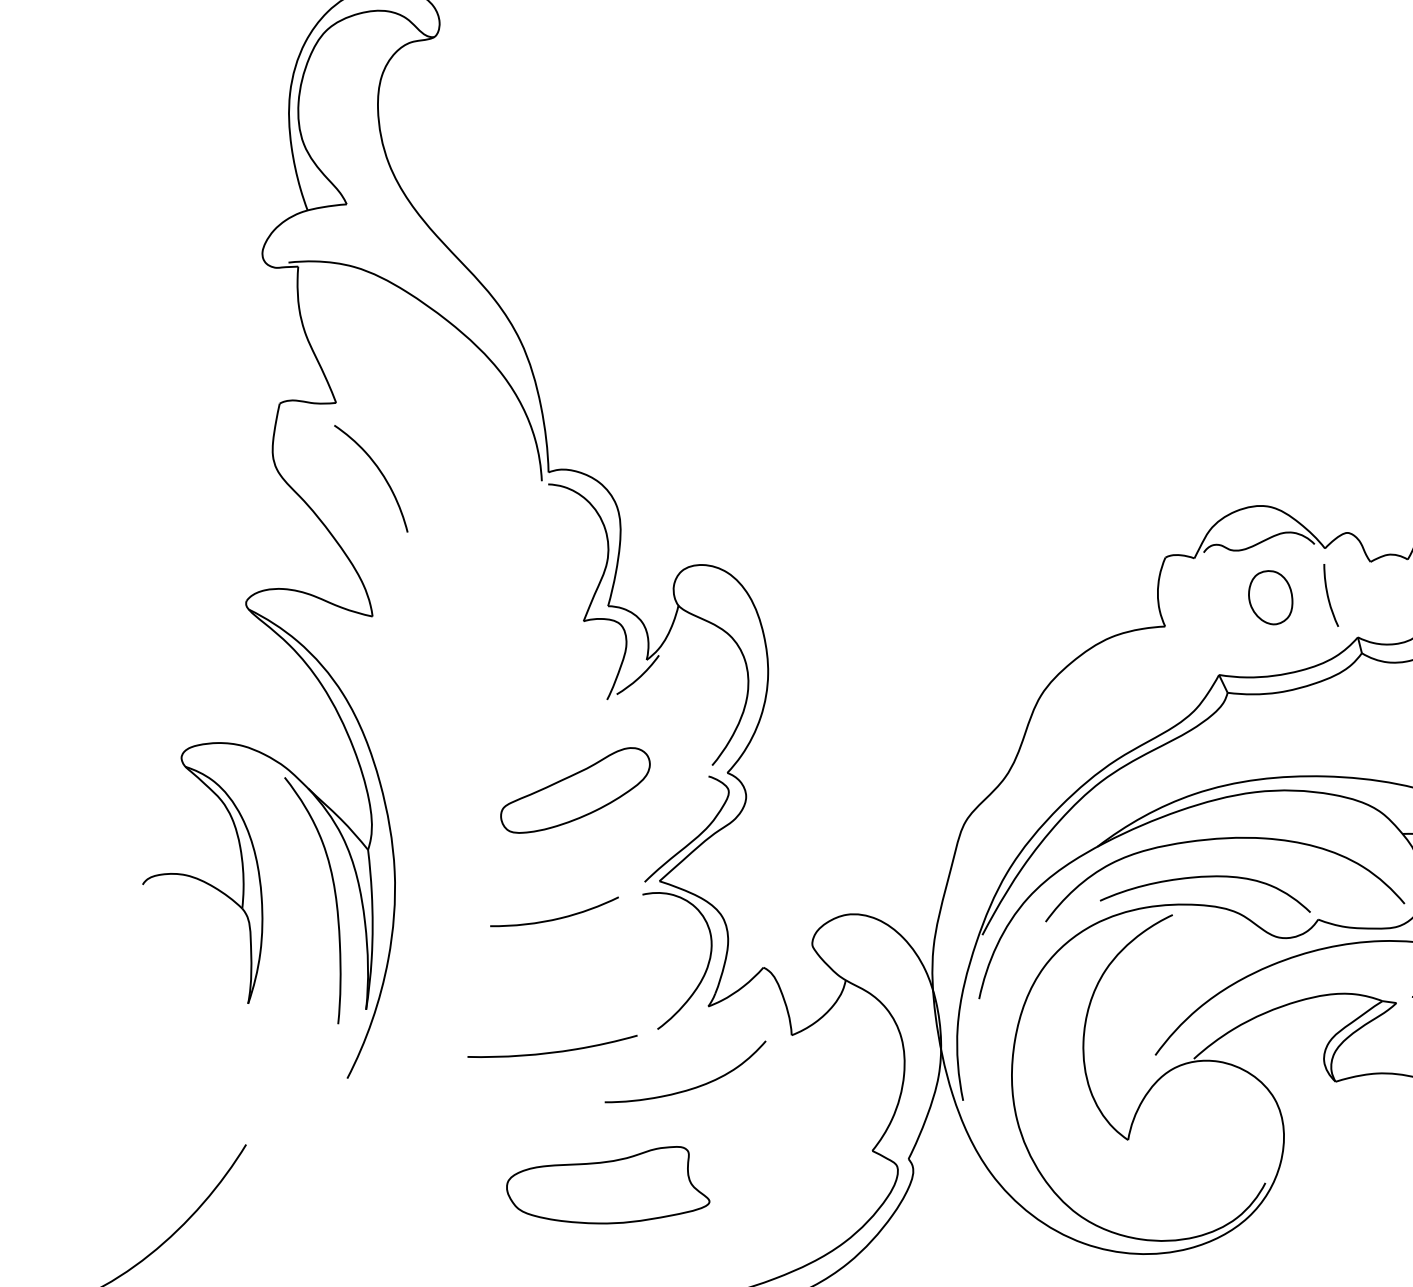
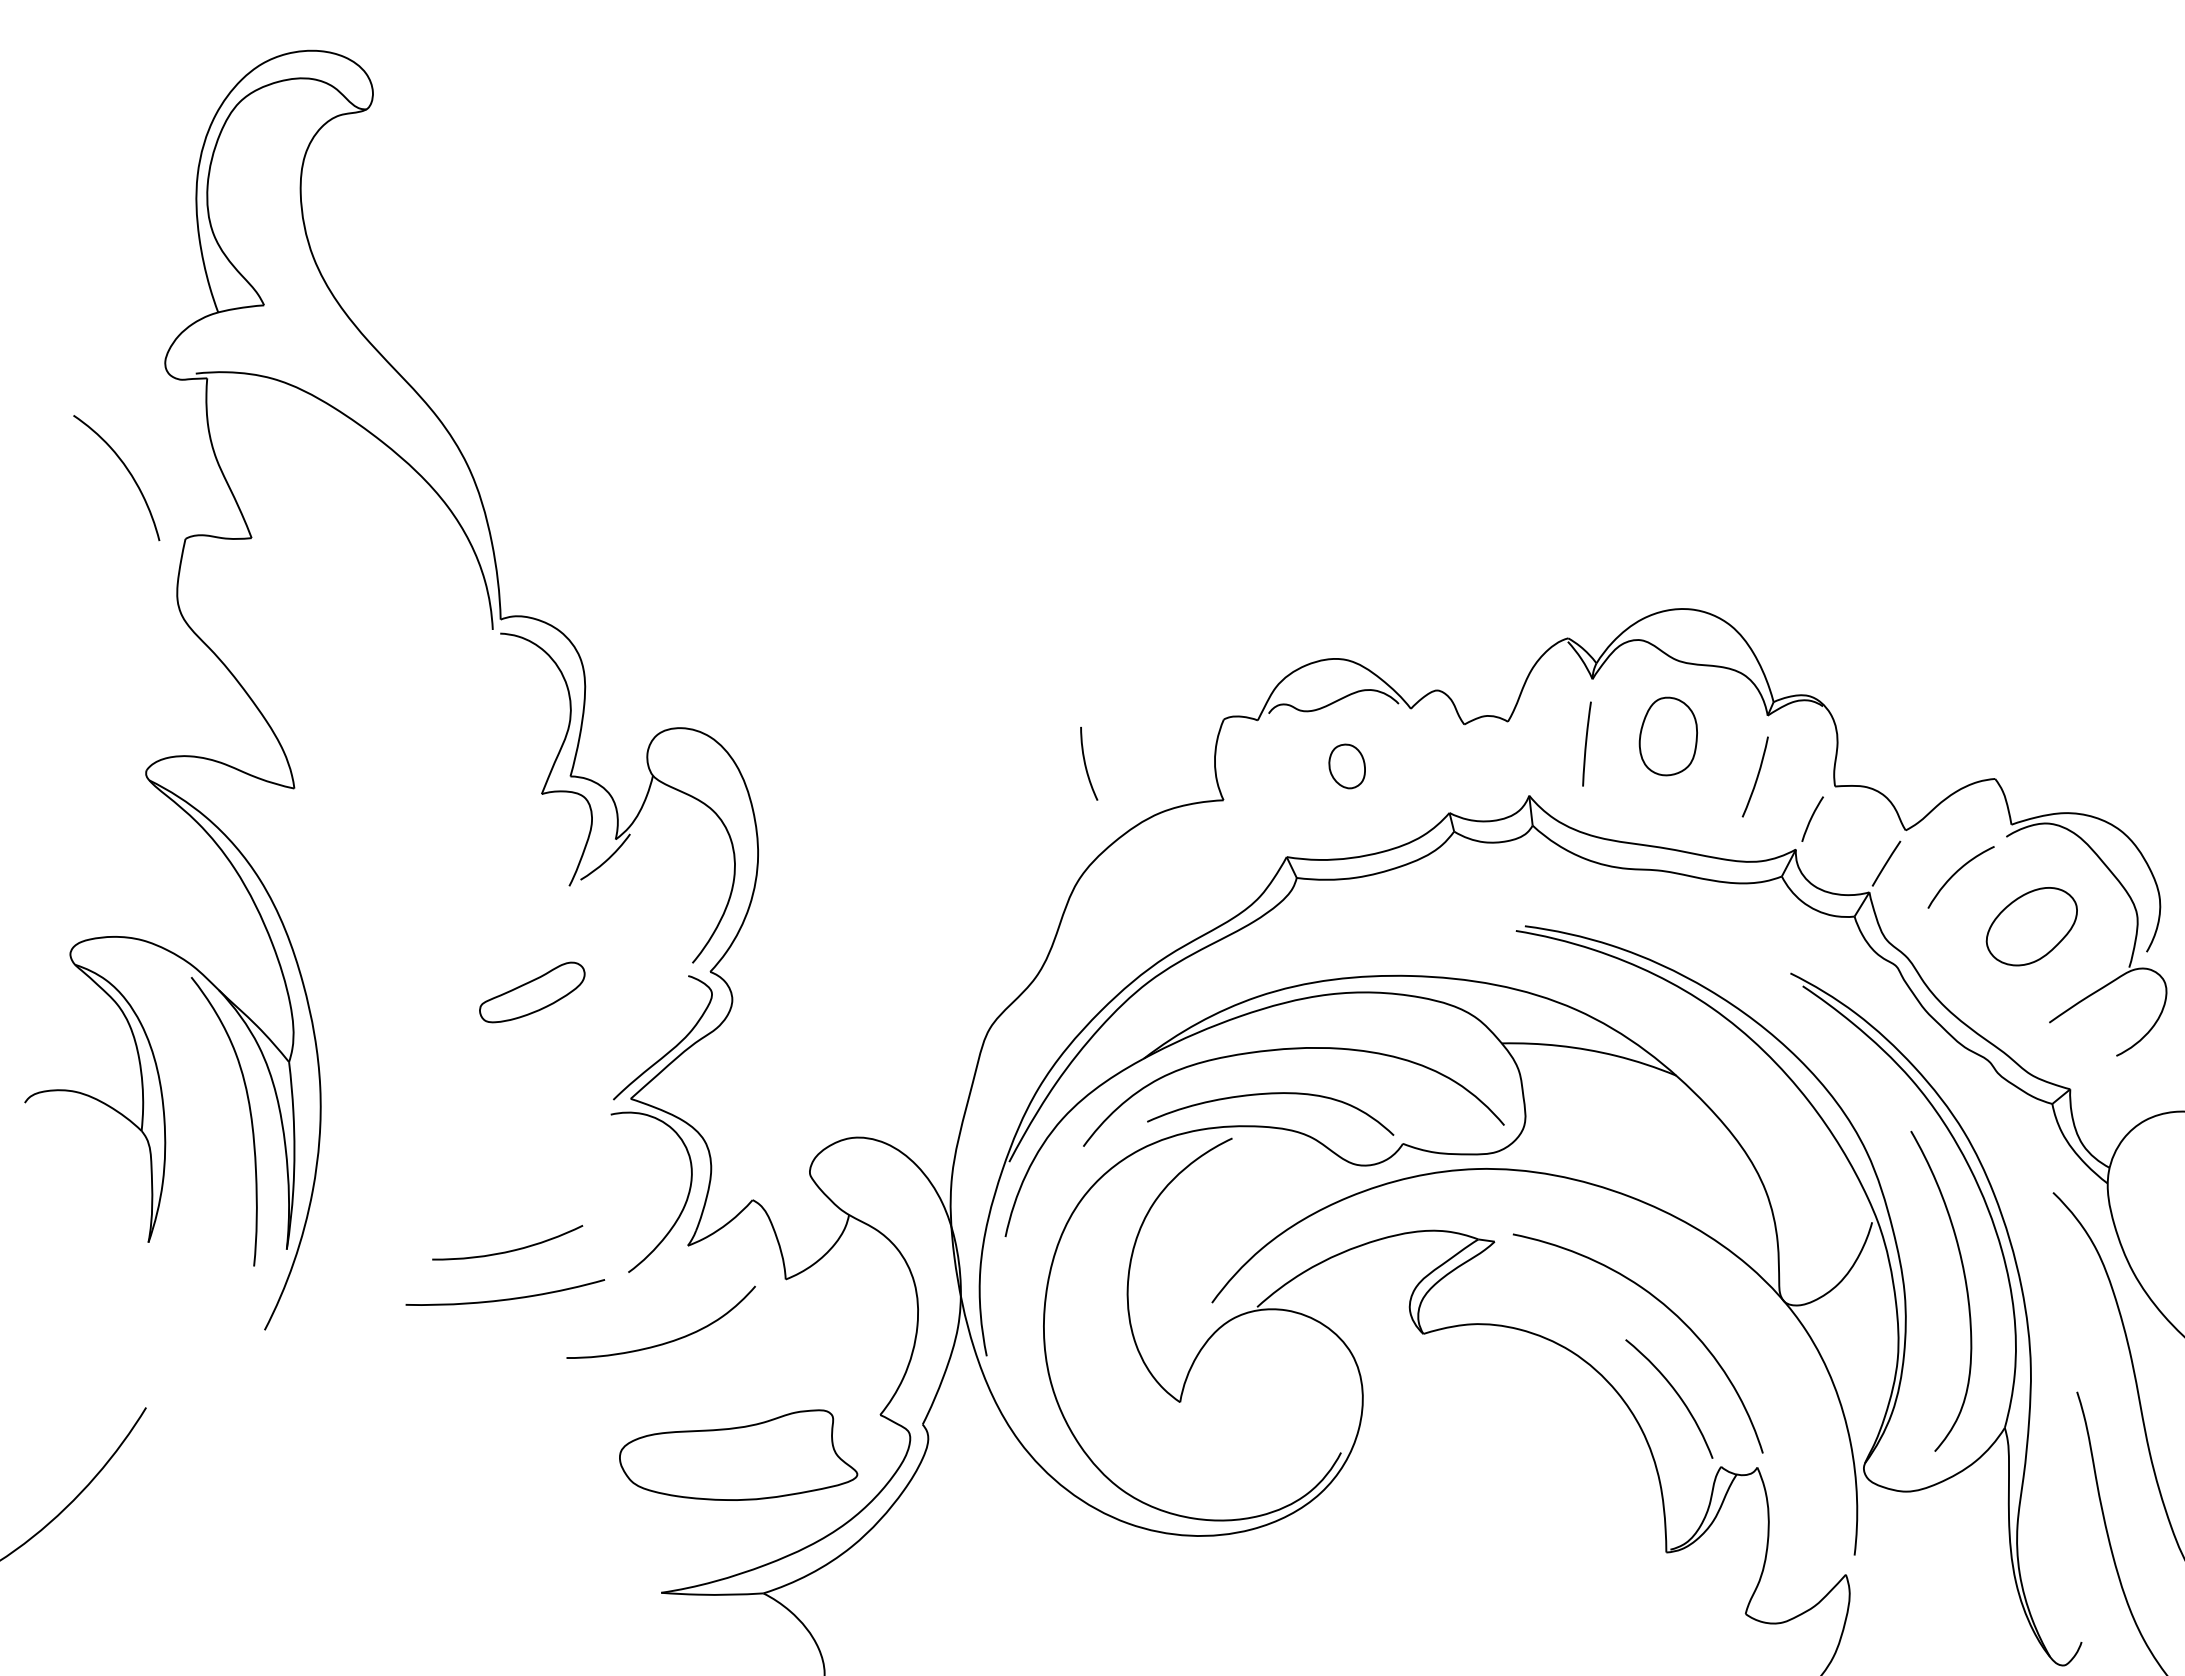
curve: (380, 473) -> (127, 471), moved
curve: (1328, 596) -> (1086, 764), moved
part: (1270, 597) -> (1346, 766), size x0.7
part: (575, 790) -> (532, 992), size x0.6
curve: (555, 918) -> (508, 1250), moved
part: (608, 1184) -> (738, 1454), moved

